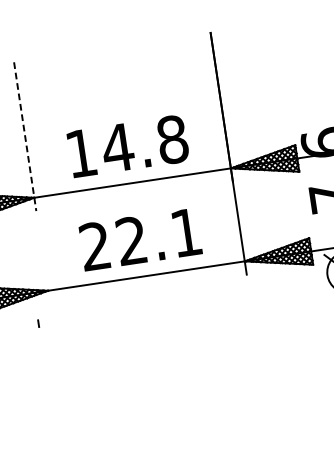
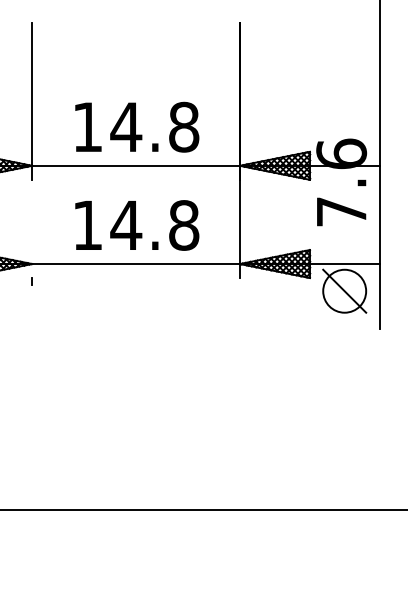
line: (25, 136) -> (32, 101), dashed -> solid
text: (141, 239) -> (136, 225), 22.1 -> 14.8
line: (37, 323) -> (31, 281), moved

